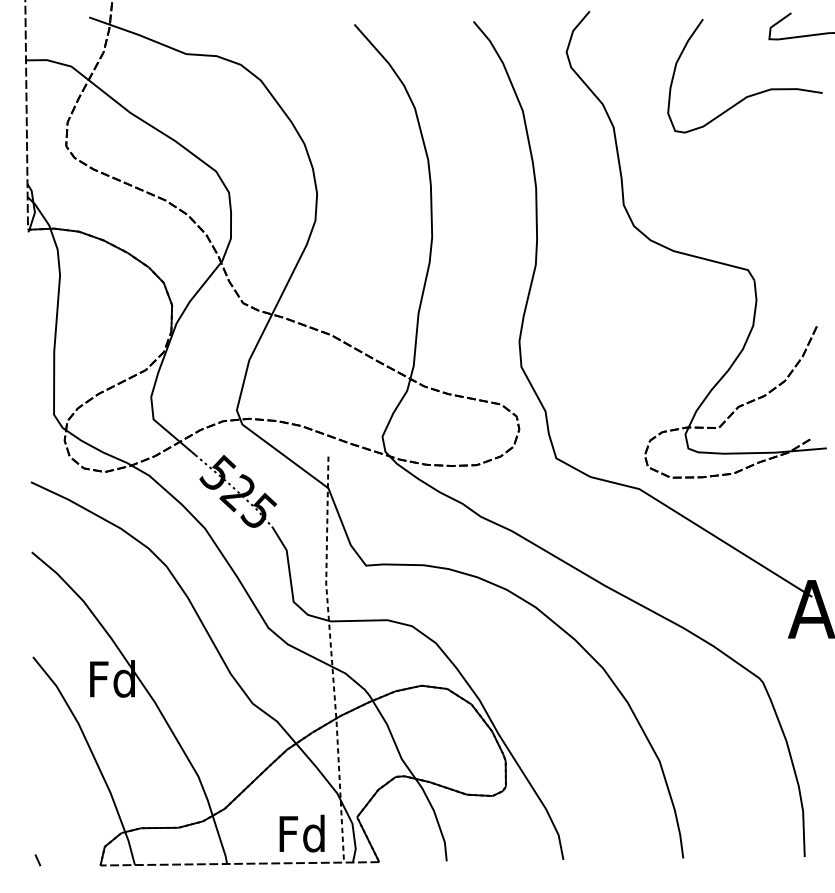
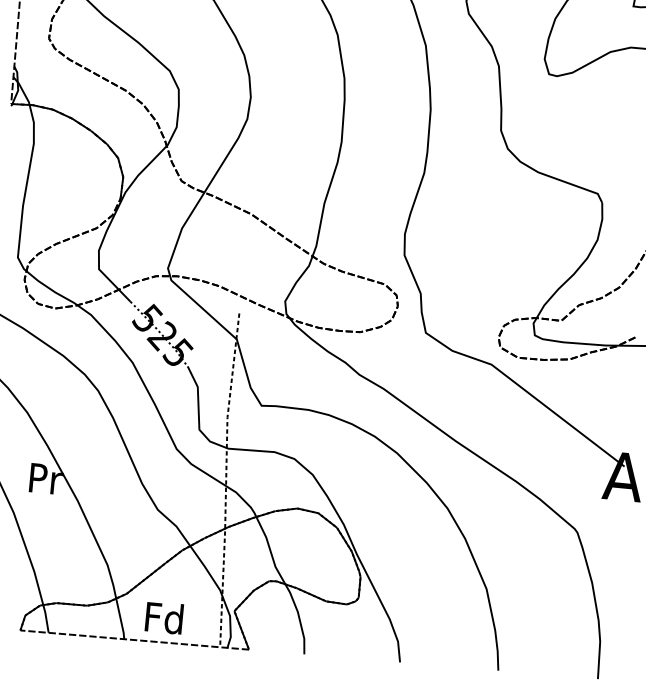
text: (112, 678) -> (44, 478), Fd -> Pr
text: (301, 833) -> (163, 617), moved

